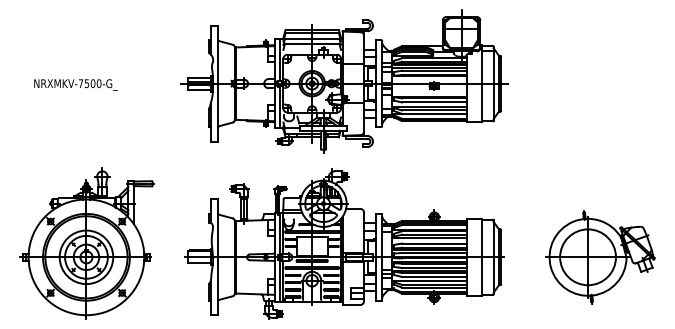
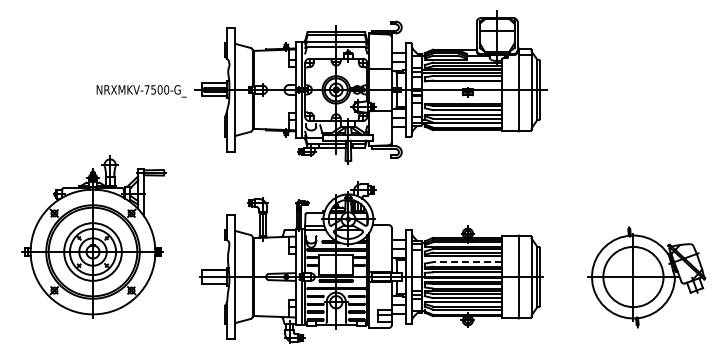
text: (75, 85) -> (141, 91), moved
part: (86, 242) -> (93, 236), moved
line: (434, 243) -> (467, 262), solid -> dashed

